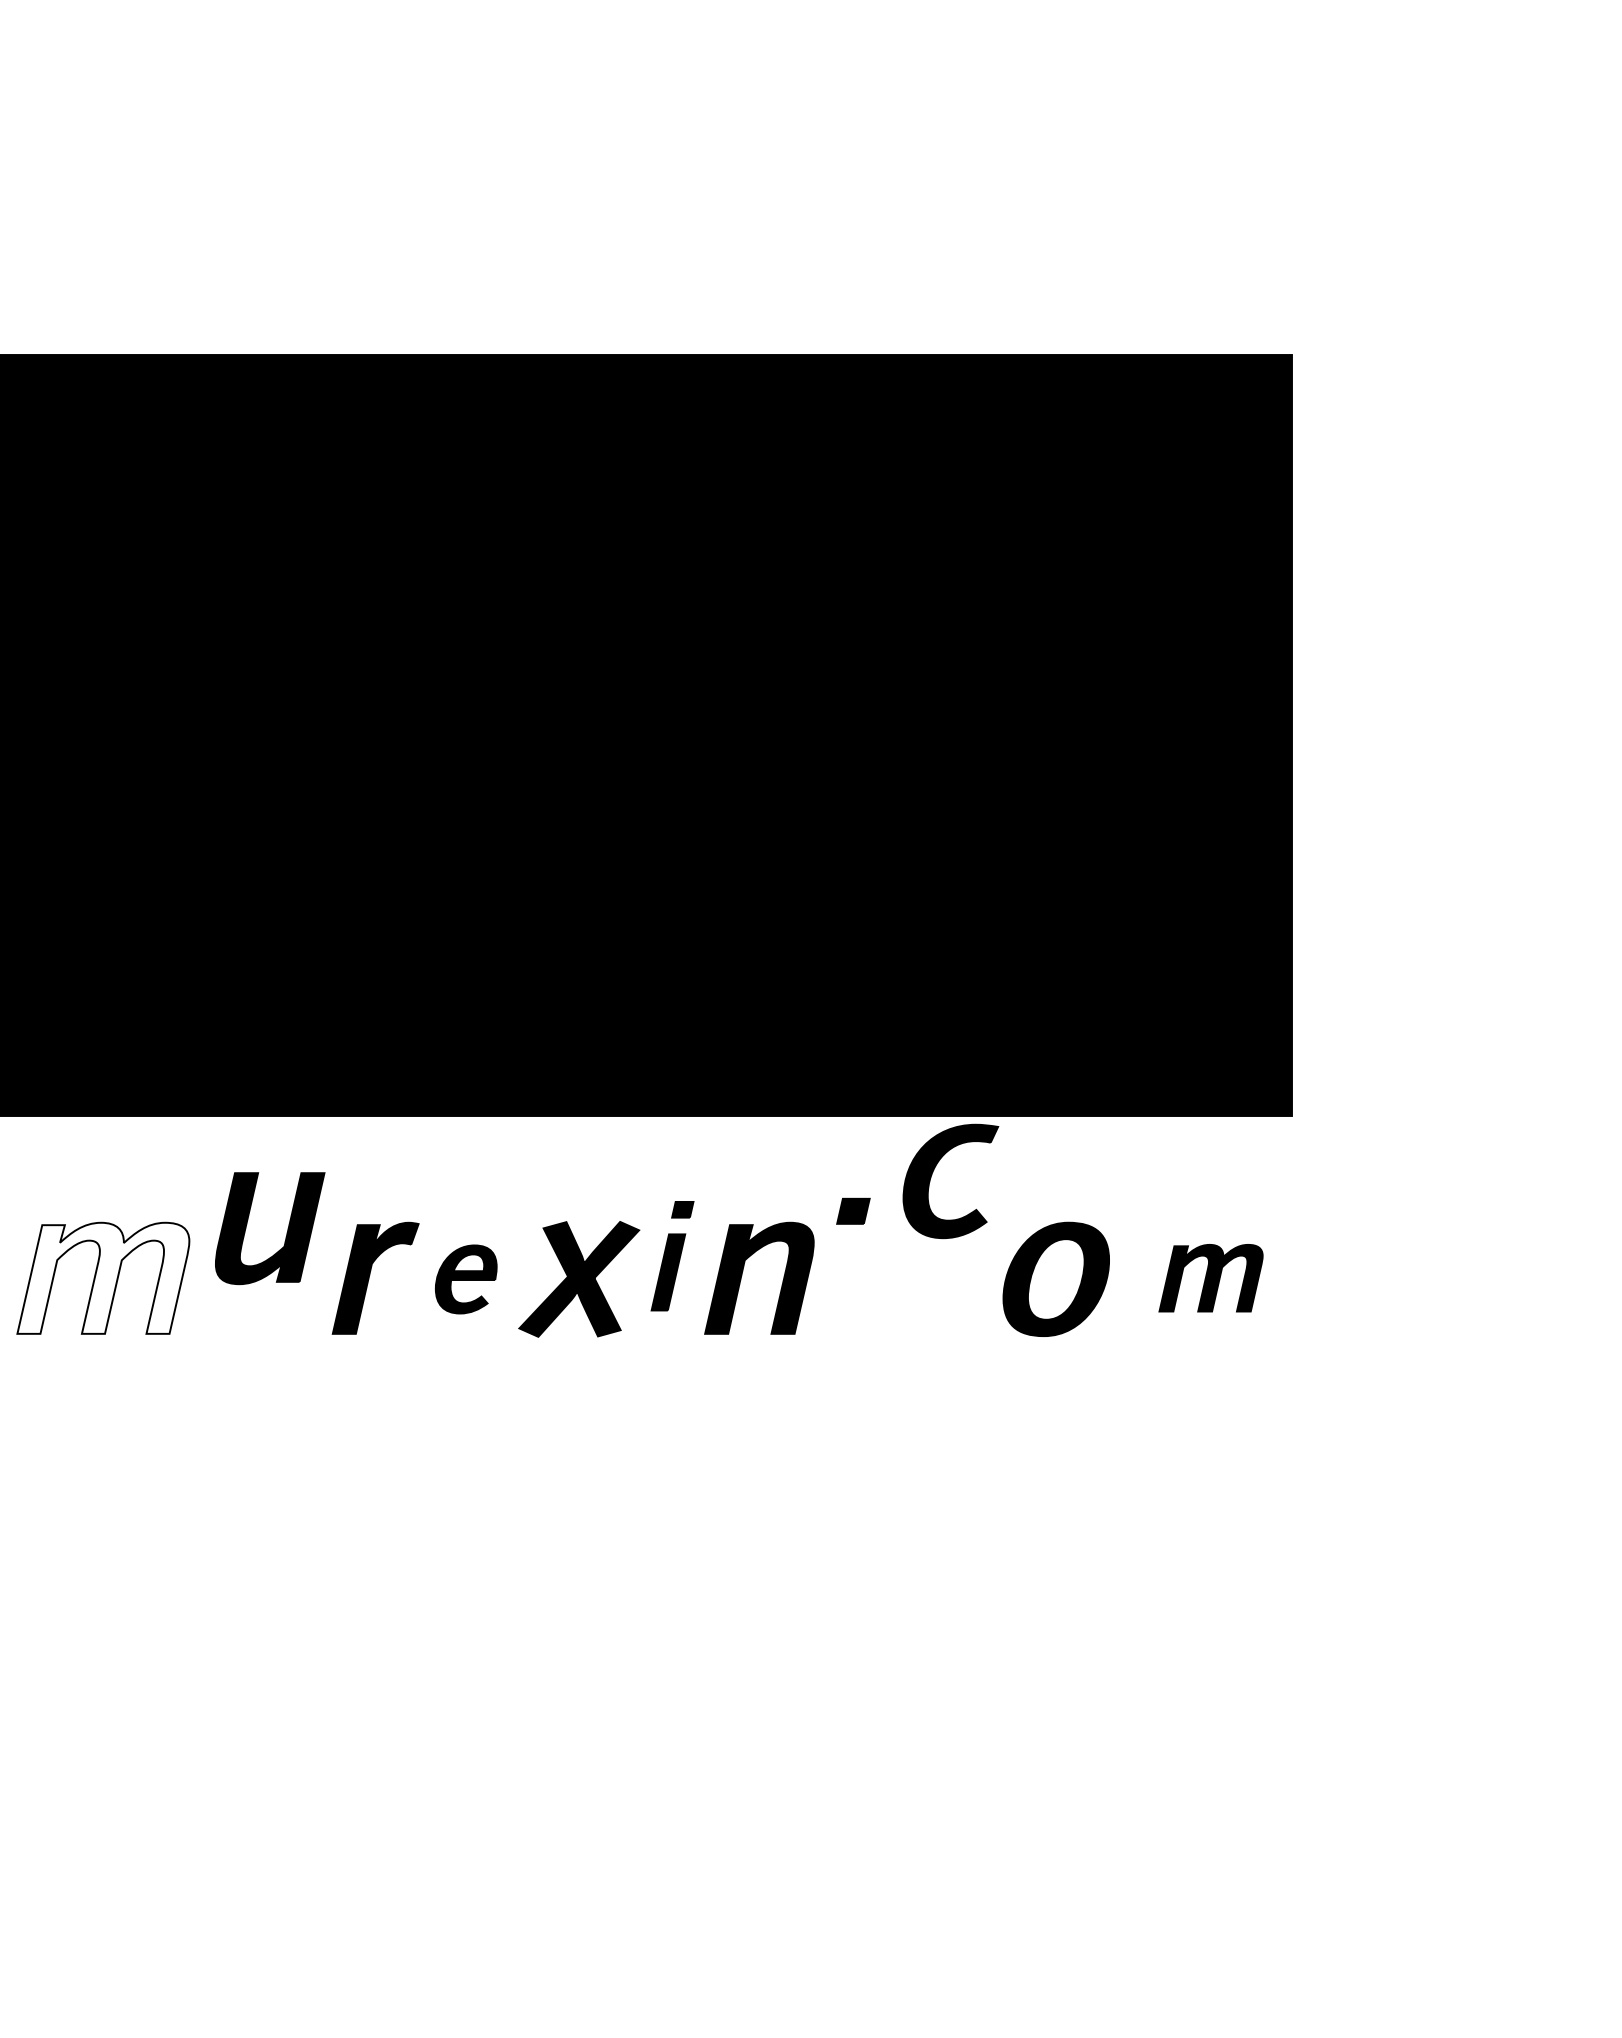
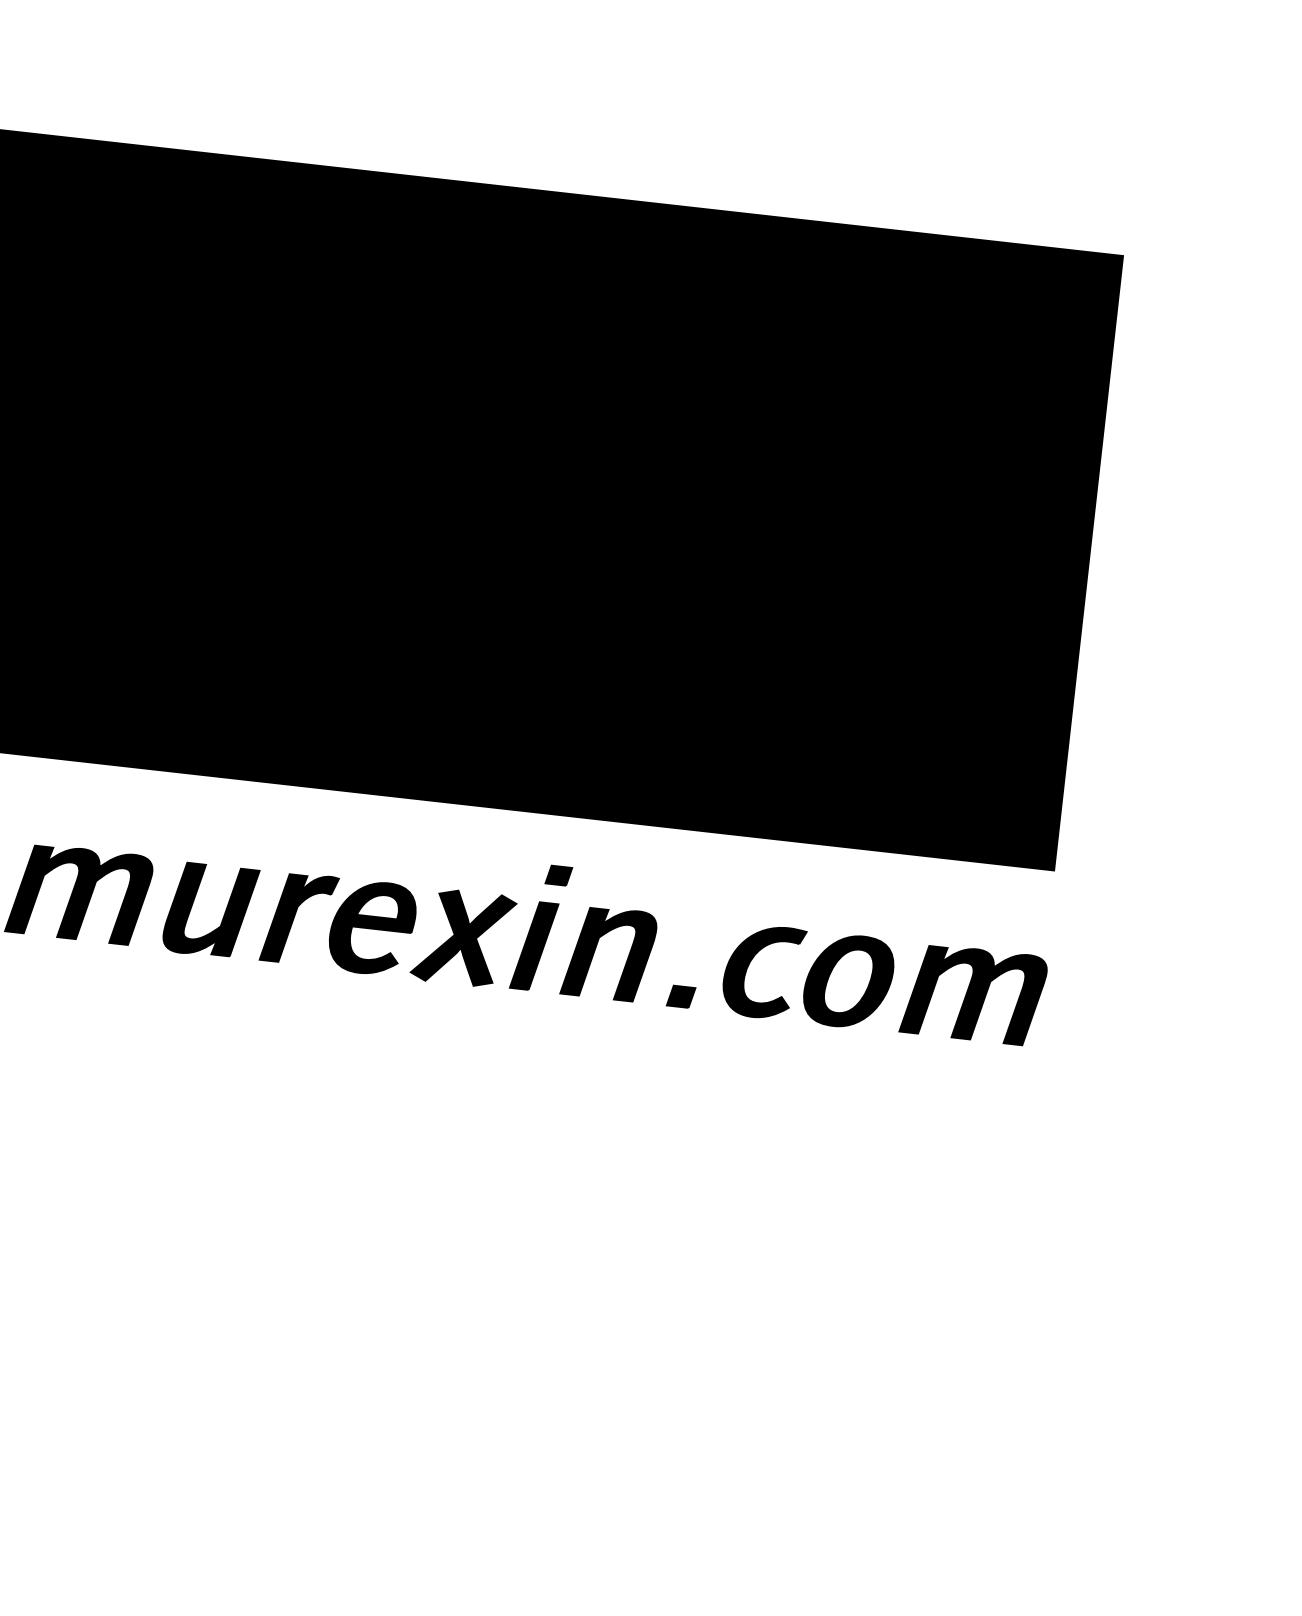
part: (932, 1175) -> (749, 965), moved
part: (853, 1210) -> (681, 996), moved
part: (286, 1232) -> (223, 915), moved
part: (672, 1255) -> (541, 927), size x1.43
fill: (103, 1277) -> (79, 893), added
part: (1210, 1277) -> (973, 993), size x1.67
part: (465, 1279) -> (371, 927), size x1.67

